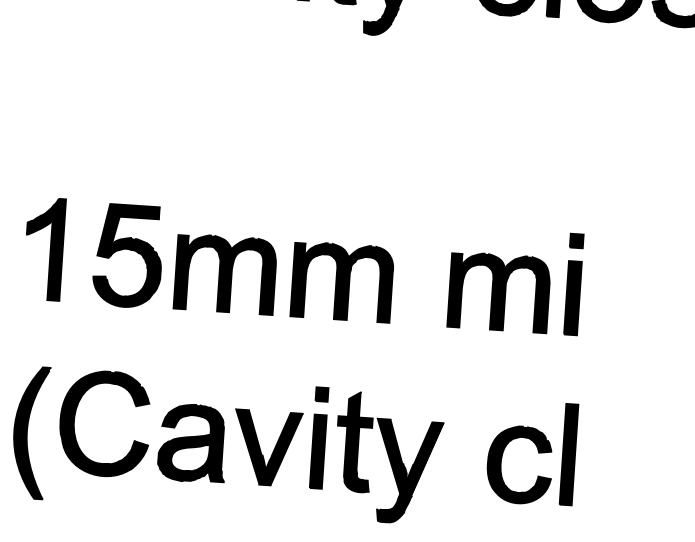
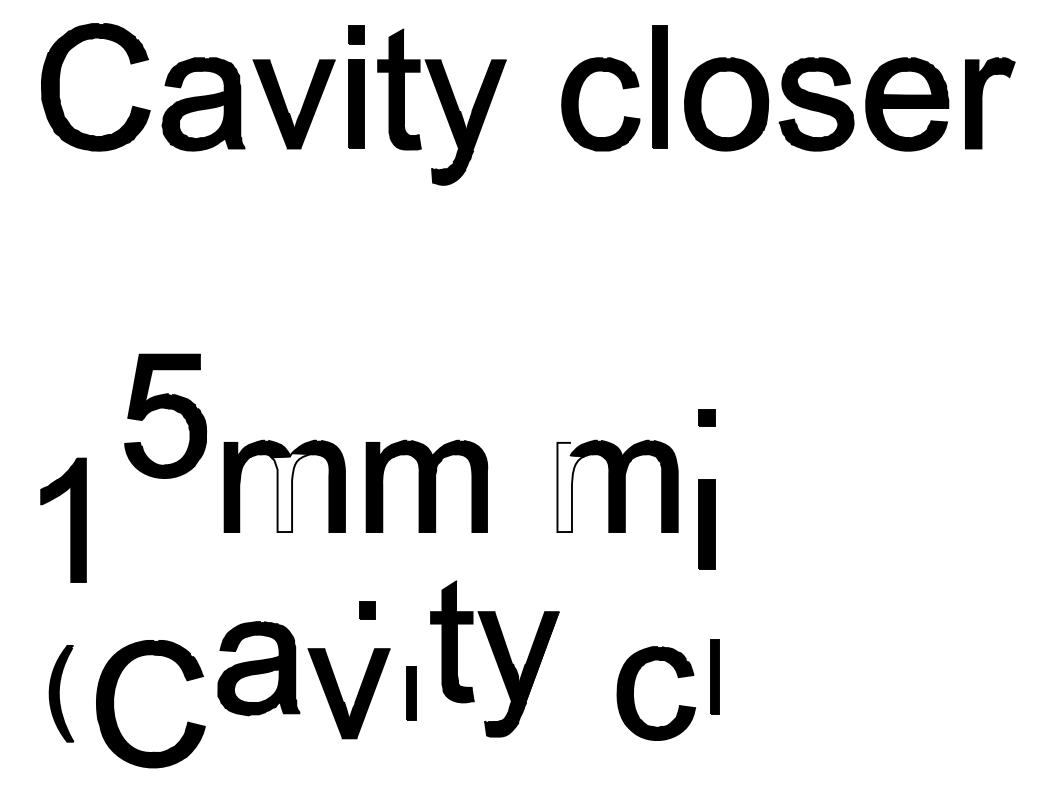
part: (50, 248) -> (70, 519), moved
part: (130, 250) -> (167, 409), moved
fill: (231, 279) -> (292, 492), removed
fill: (460, 290) -> (570, 487), removed
part: (572, 298) -> (706, 524), moved
part: (322, 394) -> (367, 610), moved
part: (75, 422) -> (114, 704), moved
part: (30, 432) -> (61, 693), size x0.6
part: (192, 443) -> (258, 668), moved
part: (318, 451) -> (411, 693), size x0.6
part: (568, 454) -> (714, 676), size x0.6
part: (388, 457) -> (494, 658), moved

